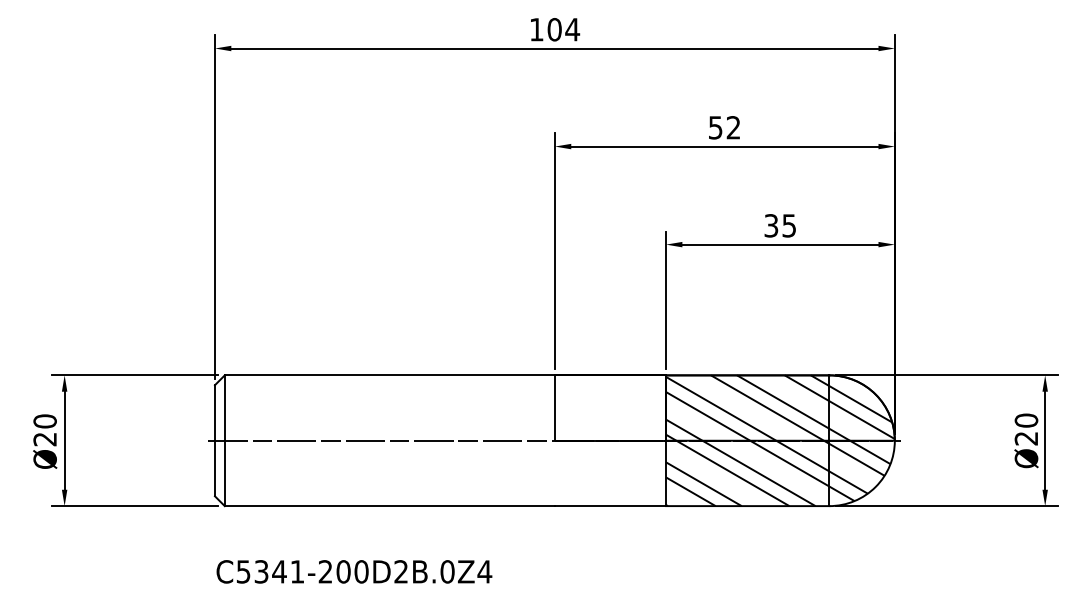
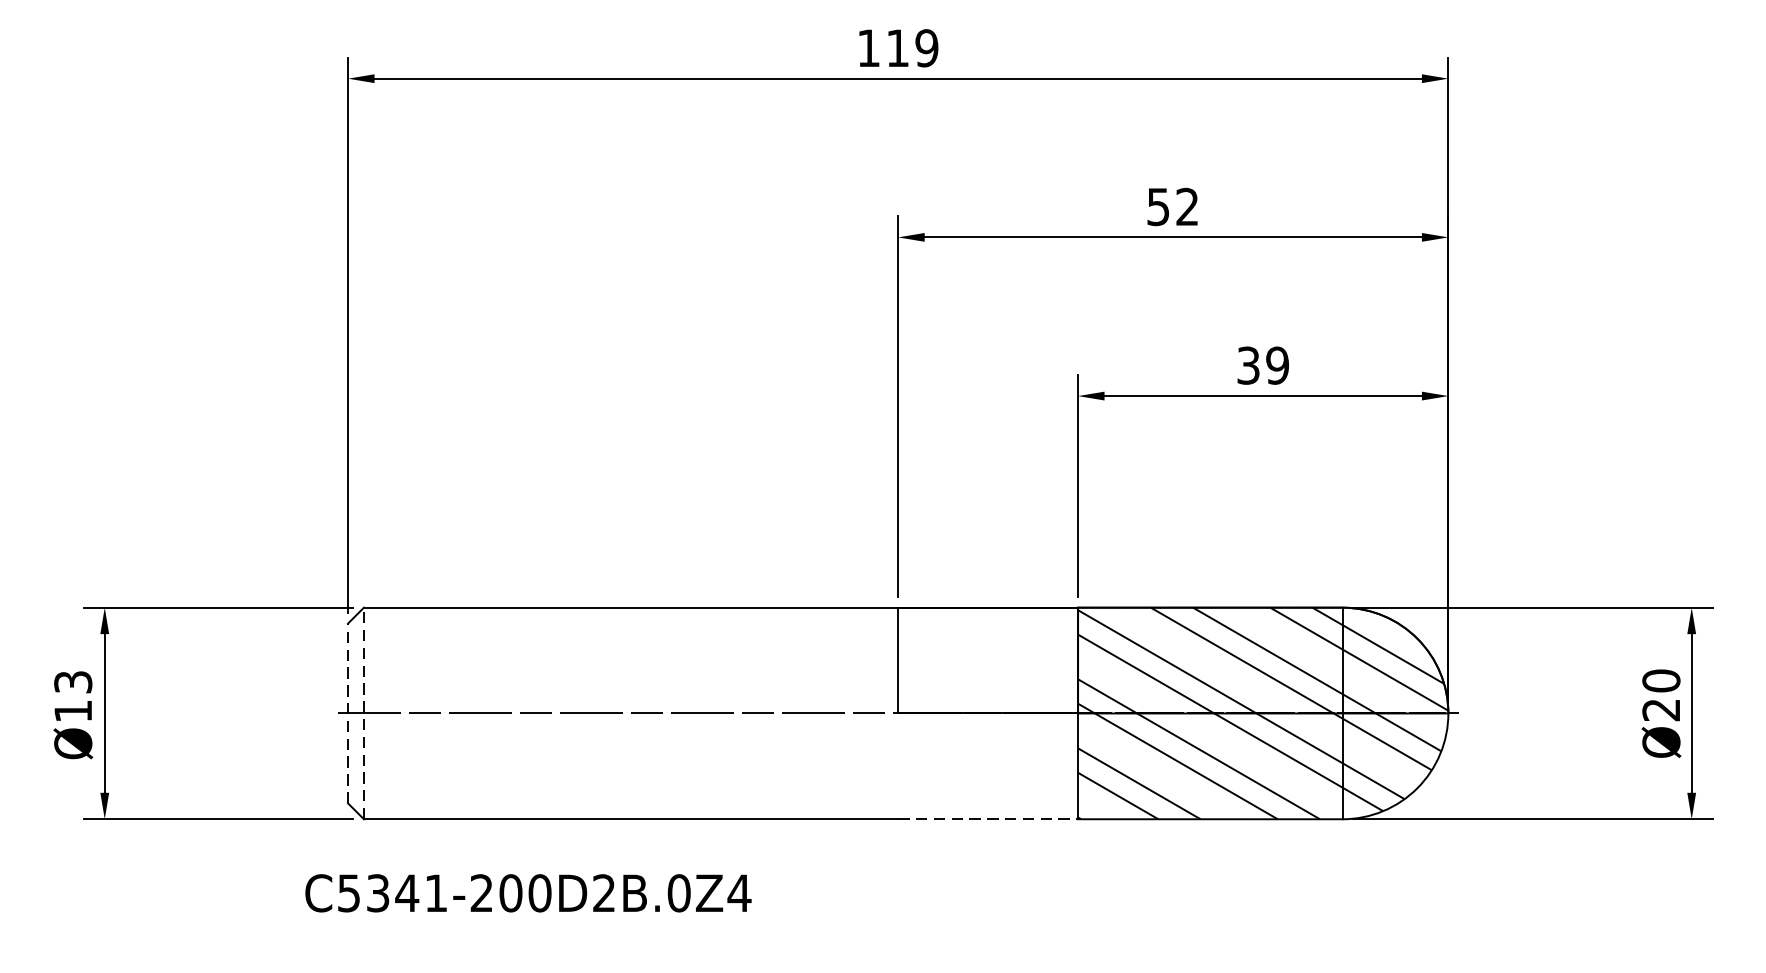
text: (563, 29) -> (912, 47), 104 -> 119
text: (789, 225) -> (1277, 365), 35 -> 39
text: (44, 430) -> (72, 696), Ø20 -> Ø13
line: (214, 440) -> (347, 713), solid -> dashed
line: (224, 440) -> (363, 713), solid -> dashed
line: (610, 506) -> (988, 819), solid -> dashed
text: (354, 571) -> (528, 892), moved

